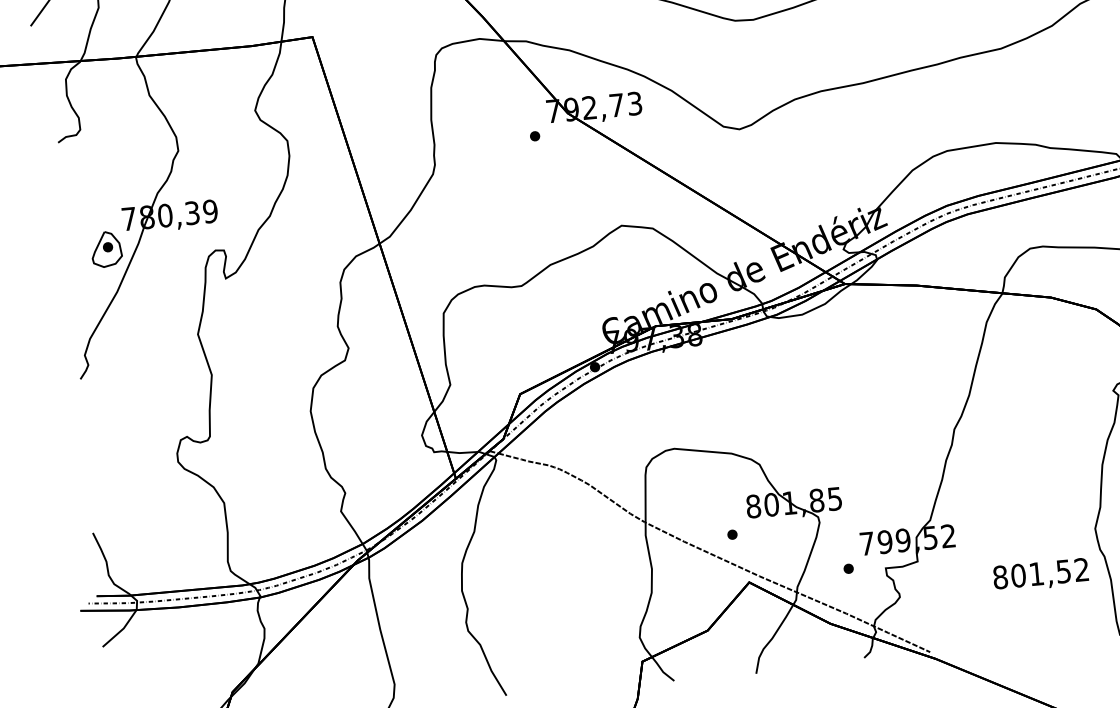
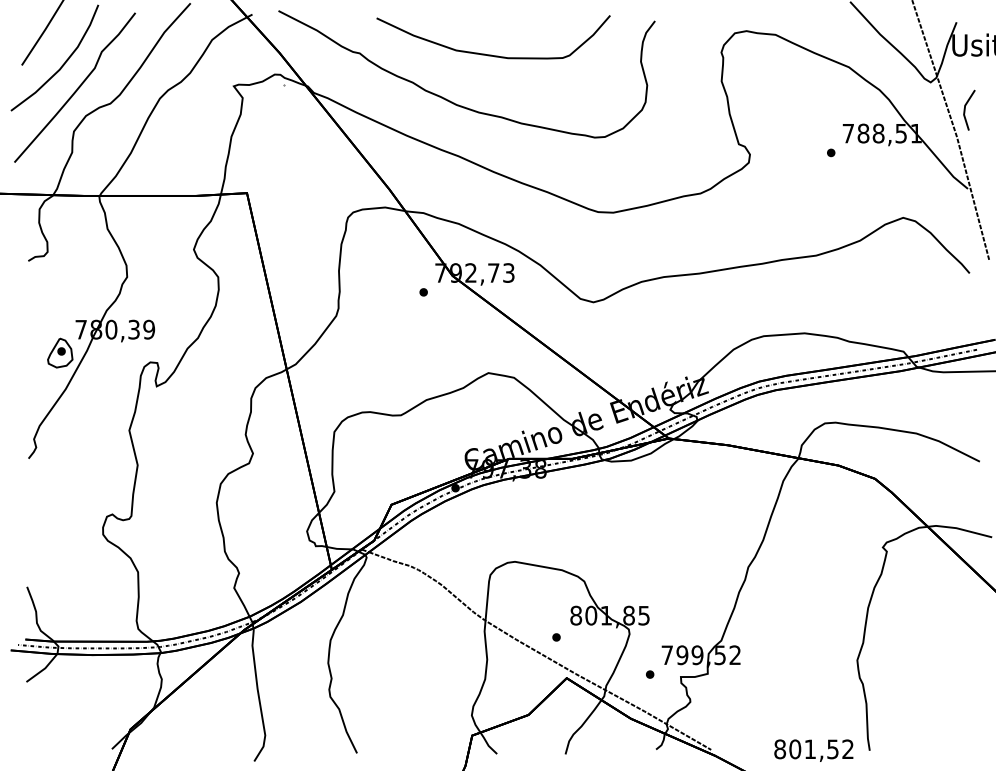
text: (1040, 575) -> (813, 750), moved

